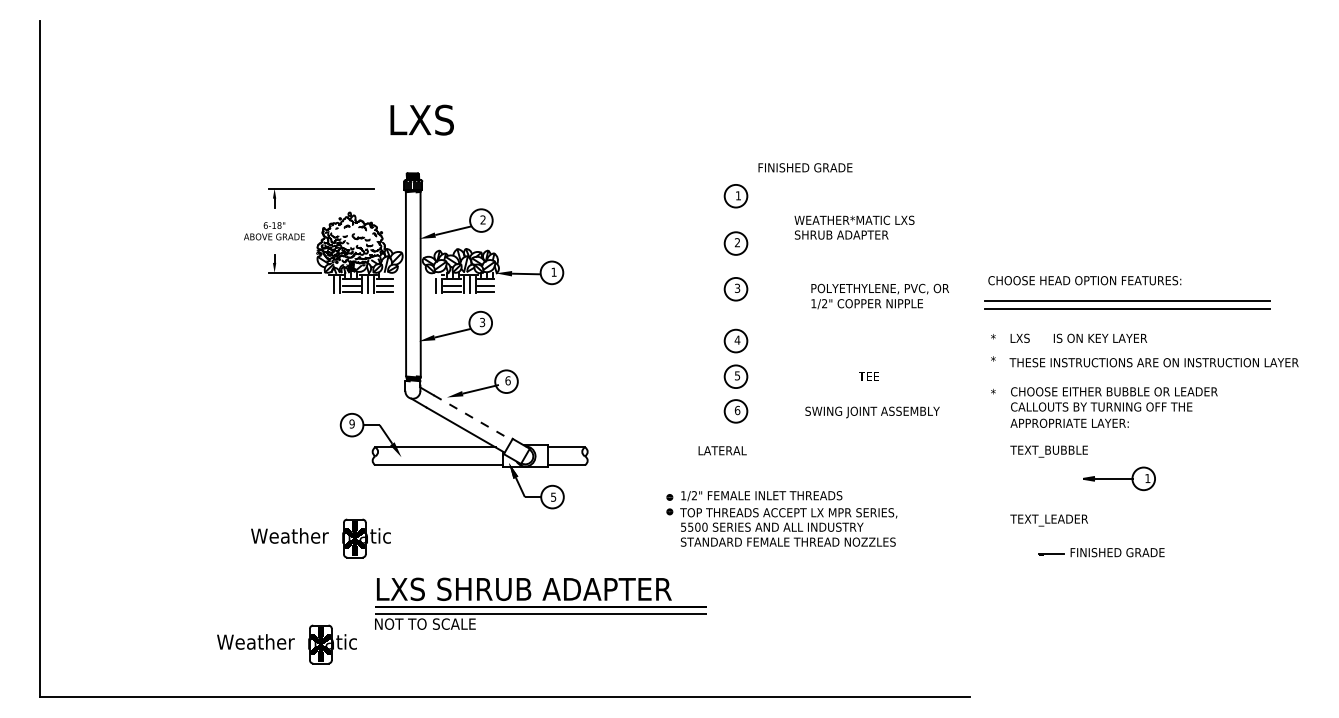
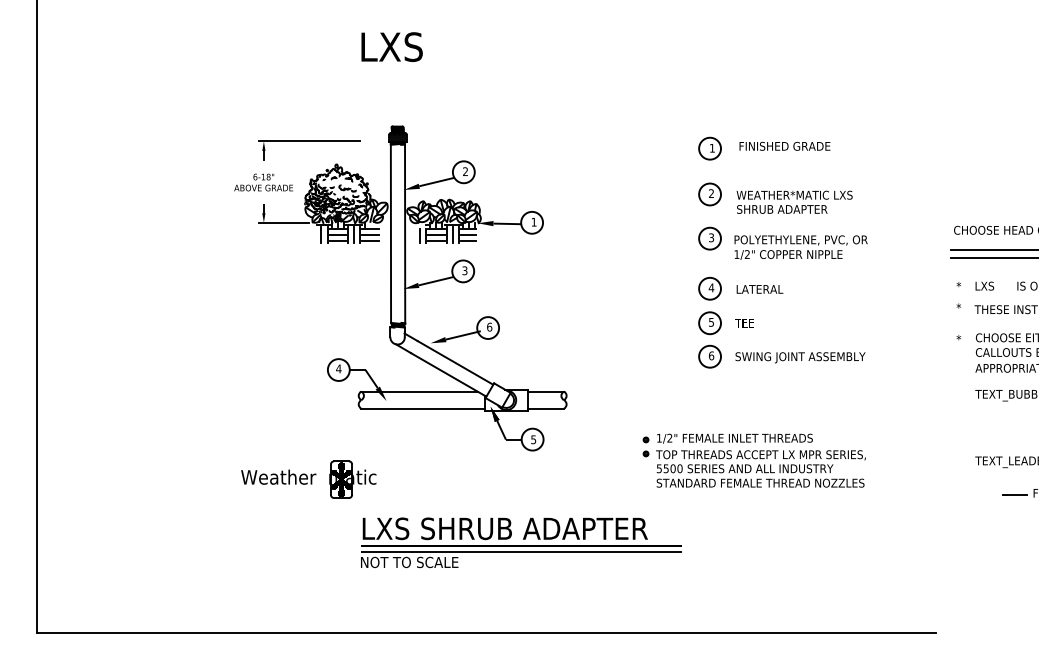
text: (421, 119) -> (391, 46), moved
text: (805, 167) -> (784, 146), moved
text: (854, 227) -> (794, 202), moved
text: (879, 296) -> (800, 247), moved
text: (868, 376) -> (744, 323), moved
text: (872, 412) -> (800, 357), moved
line: (472, 417) -> (455, 362), dashed -> solid
text: (351, 423) -> (338, 368), 9 -> 4
text: (722, 450) -> (759, 289), moved
part: (286, 644) -> (275, 582), removed

